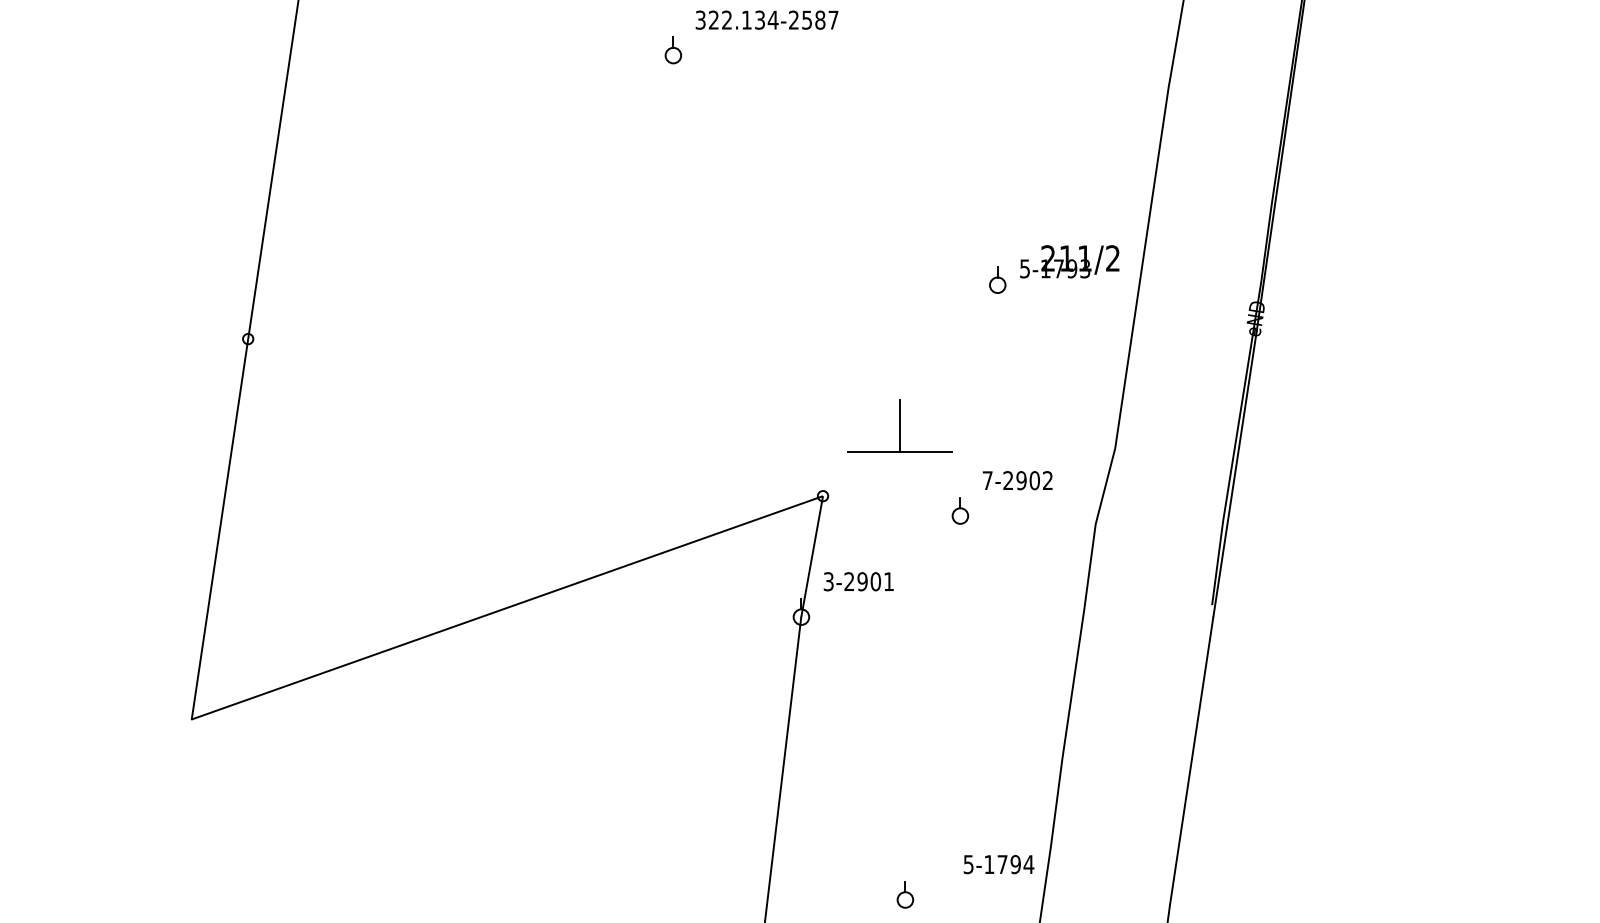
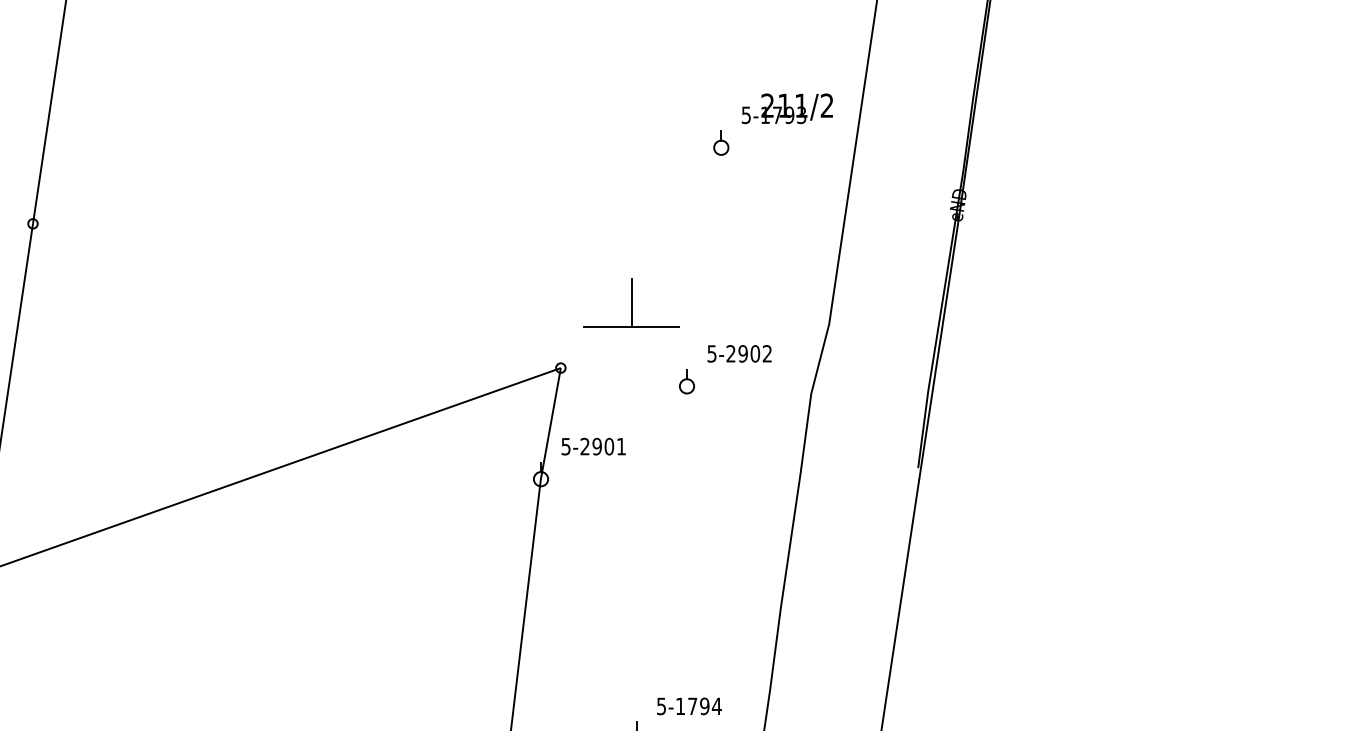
text: (1069, 261) -> (787, 108), moved
part: (997, 279) -> (721, 142), moved
text: (987, 480) -> (711, 353), 7-2902 -> 5-2902
text: (828, 581) -> (565, 446), 3-2901 -> 5-2901
text: (998, 864) -> (688, 706), moved

